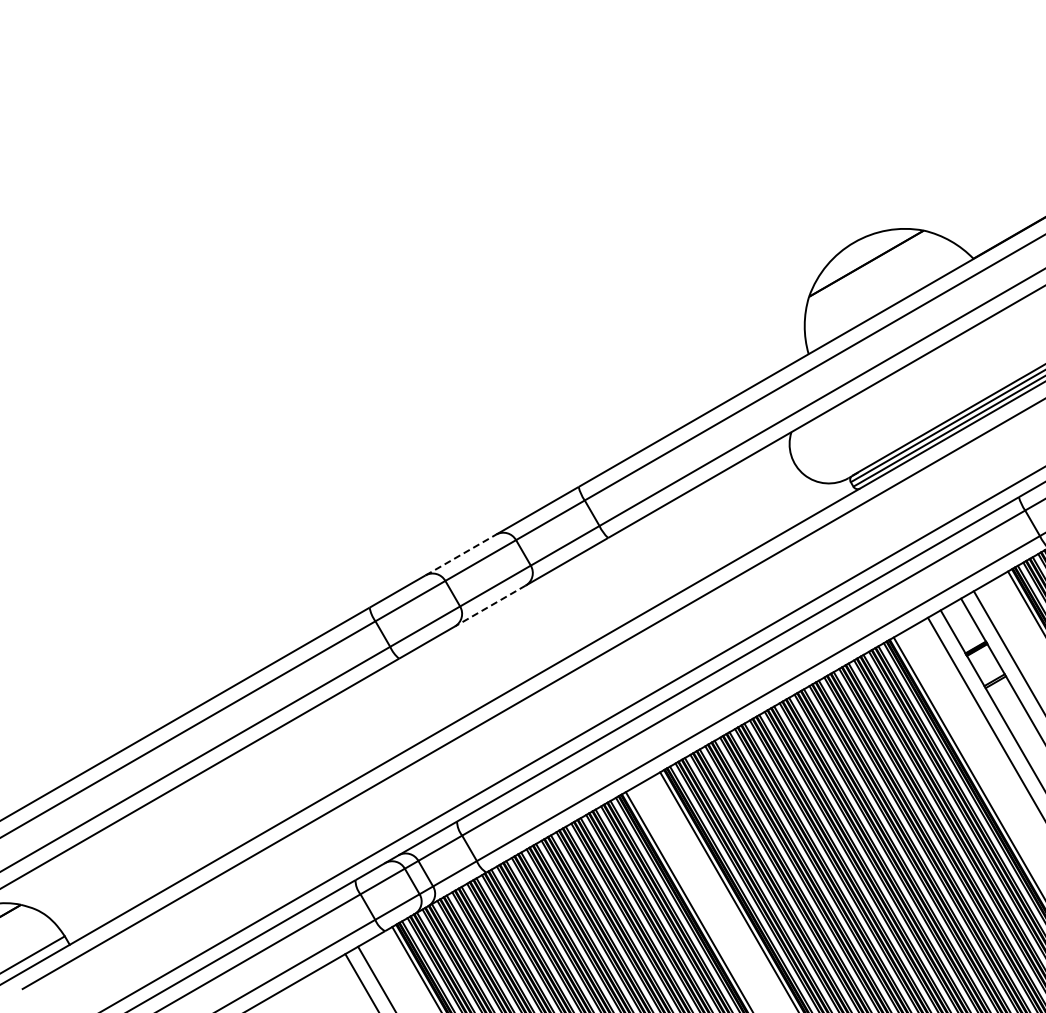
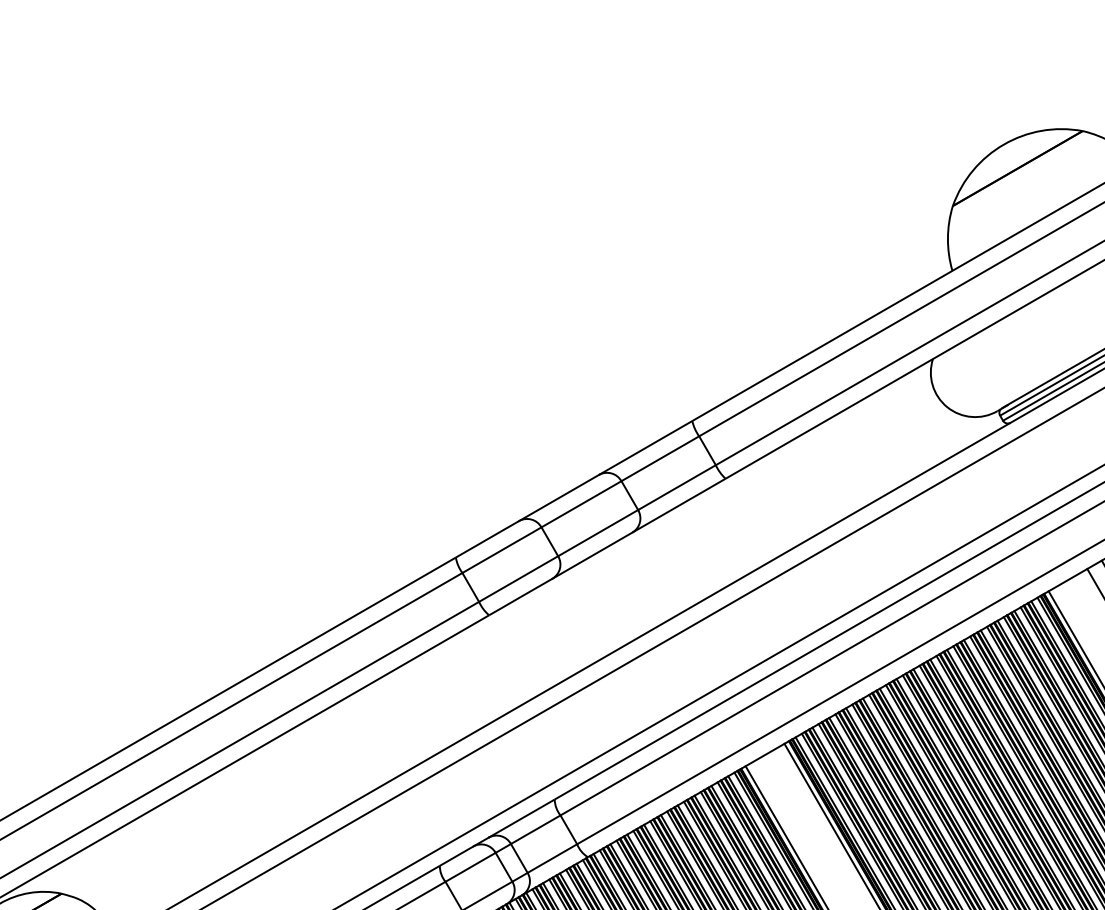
line: (460, 554) -> (558, 497), dashed -> solid
line: (490, 605) -> (592, 555), dashed -> solid

